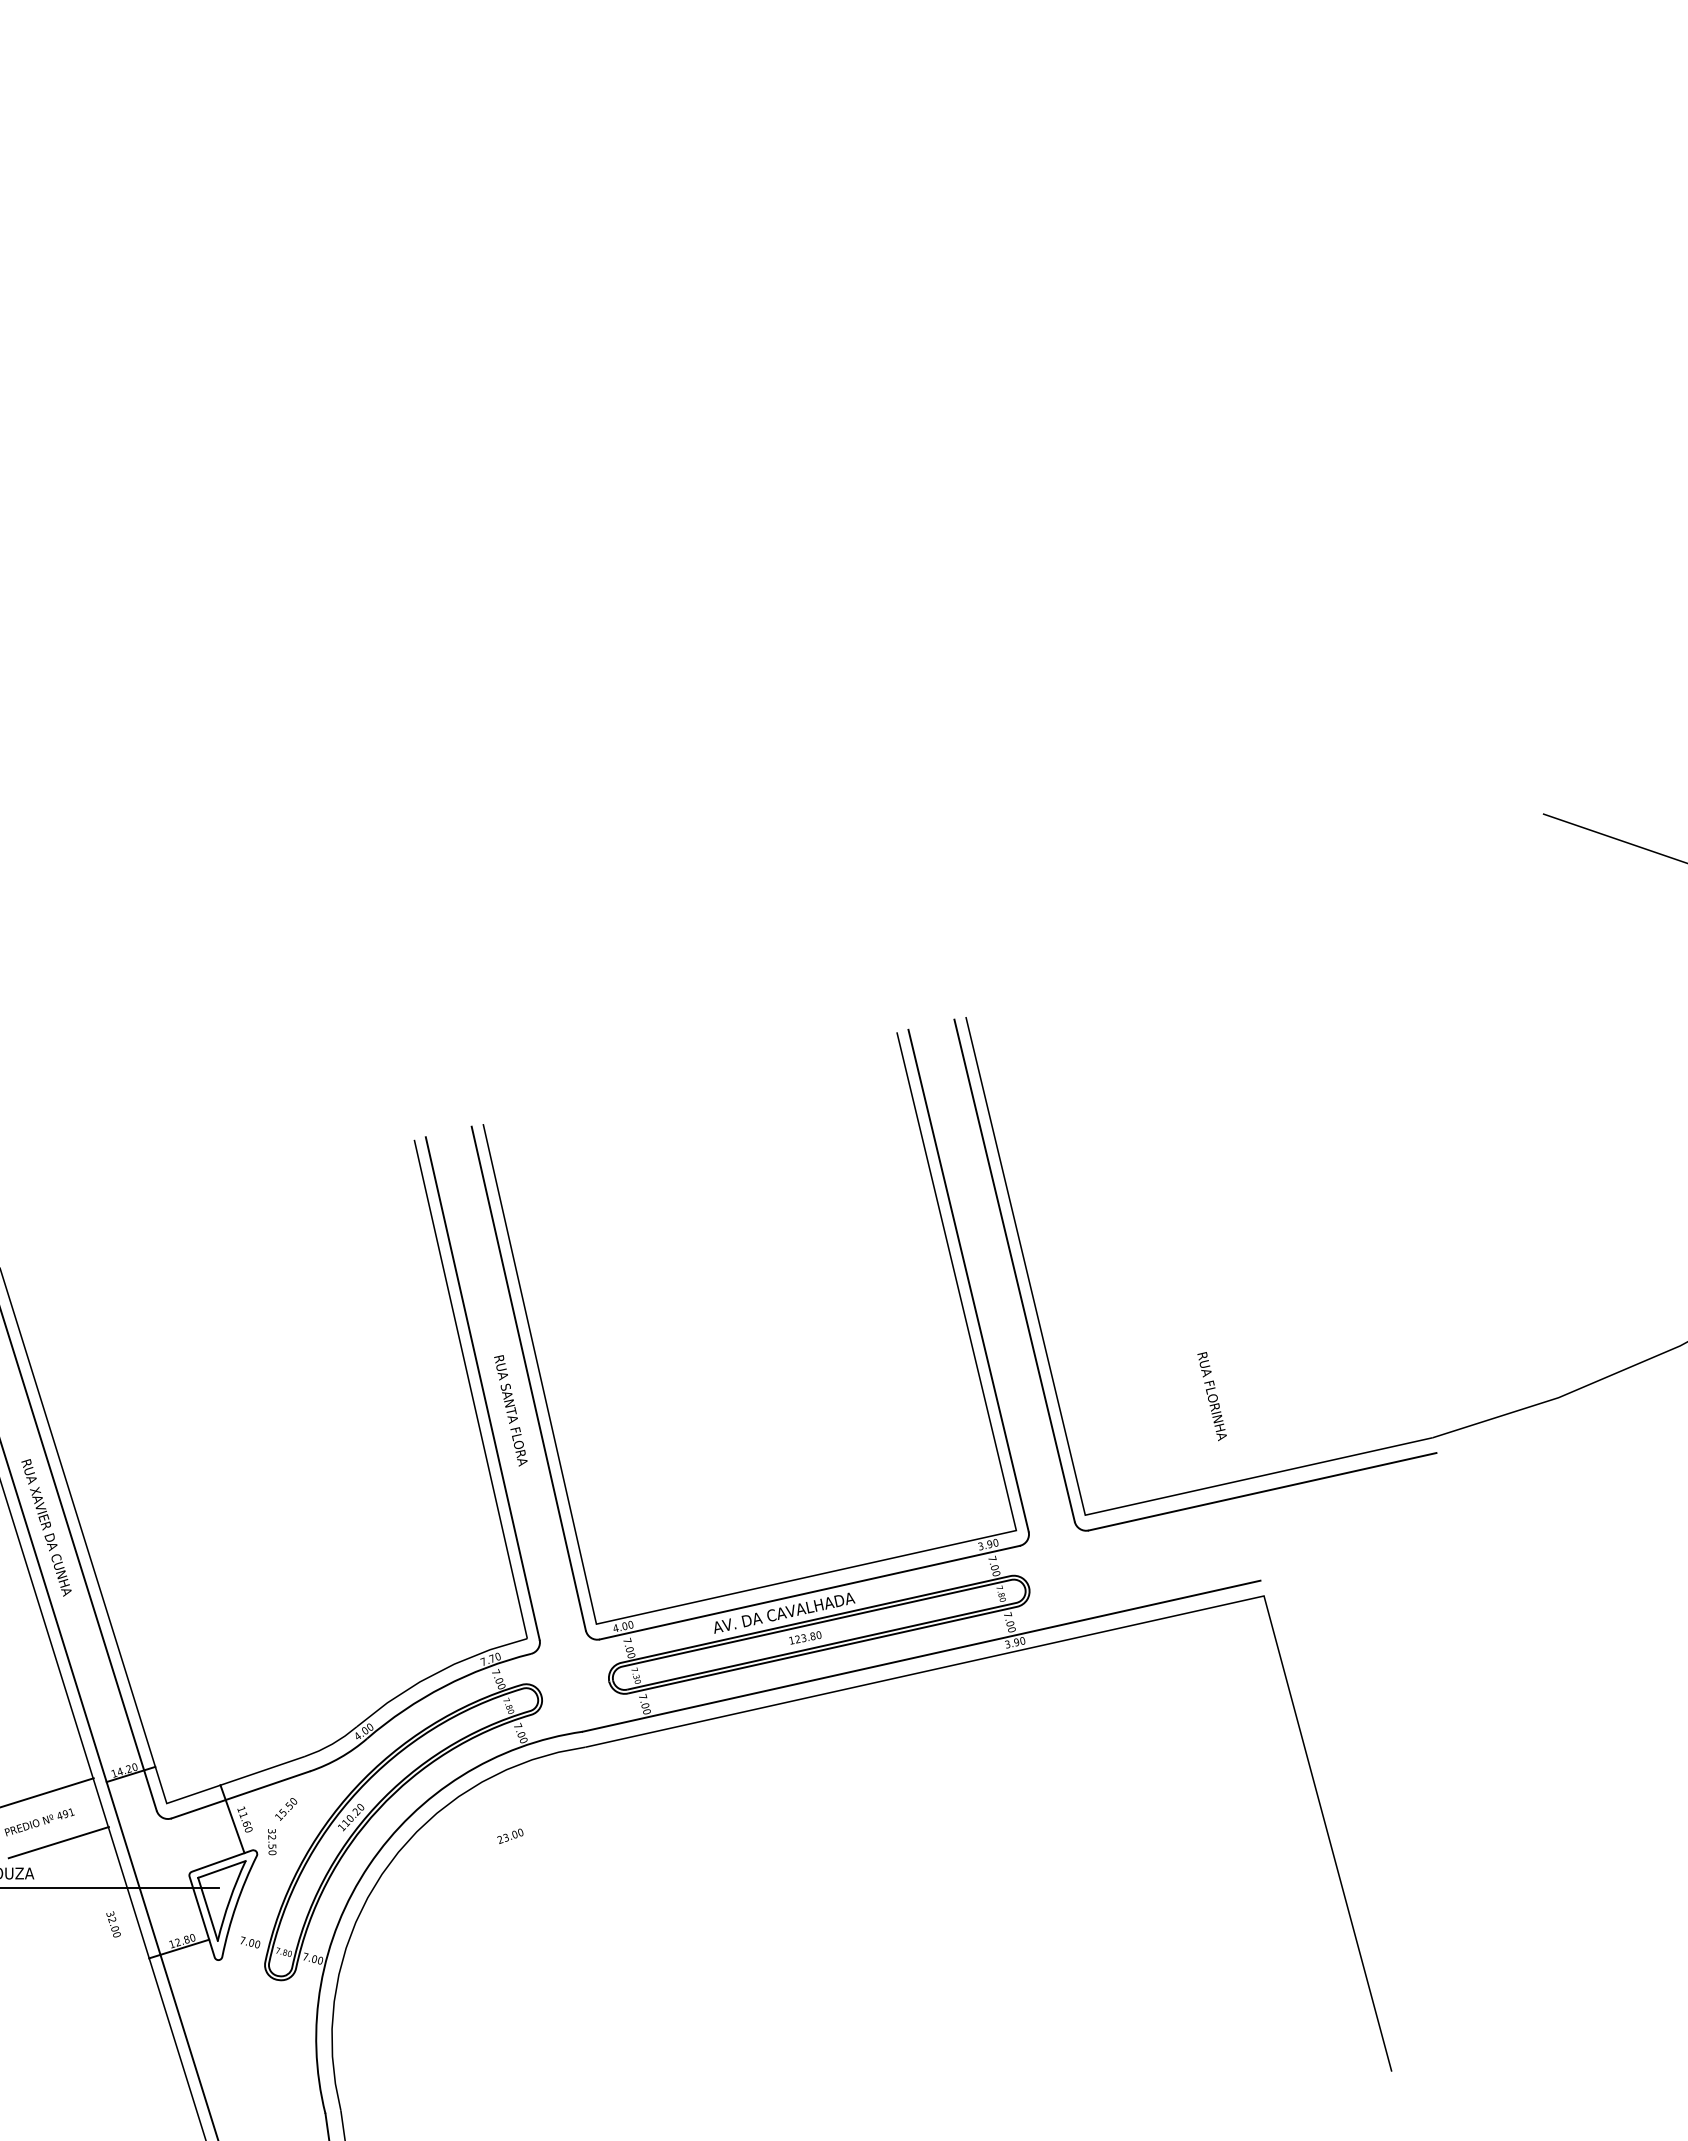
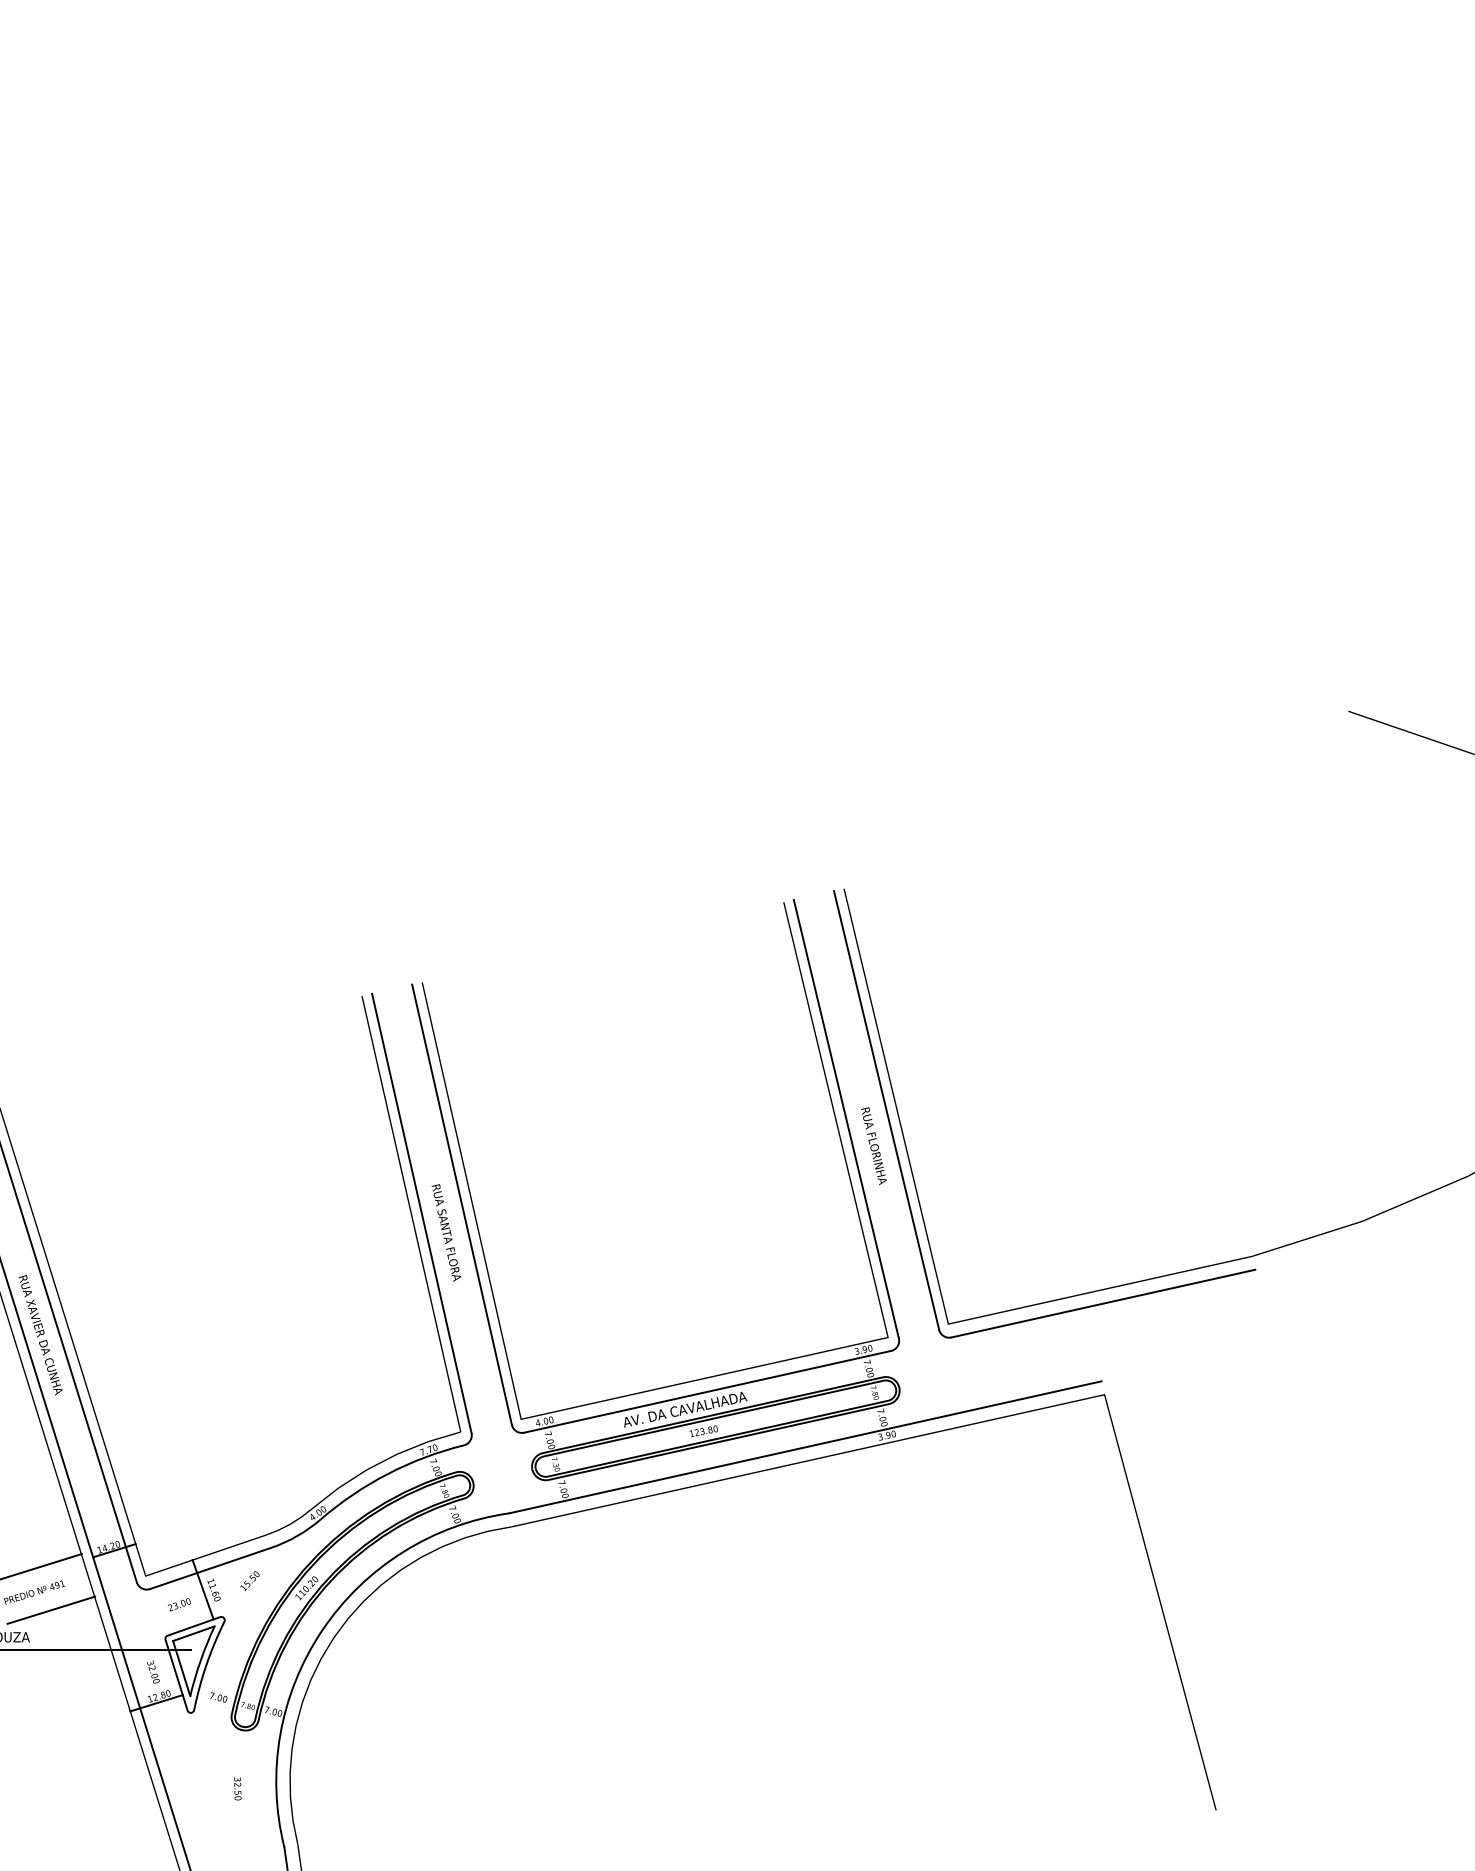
text: (1211, 1396) -> (873, 1146), moved
text: (510, 1835) -> (179, 1604), moved
text: (272, 1842) -> (238, 1789), moved
text: (113, 1924) -> (153, 1672), moved

